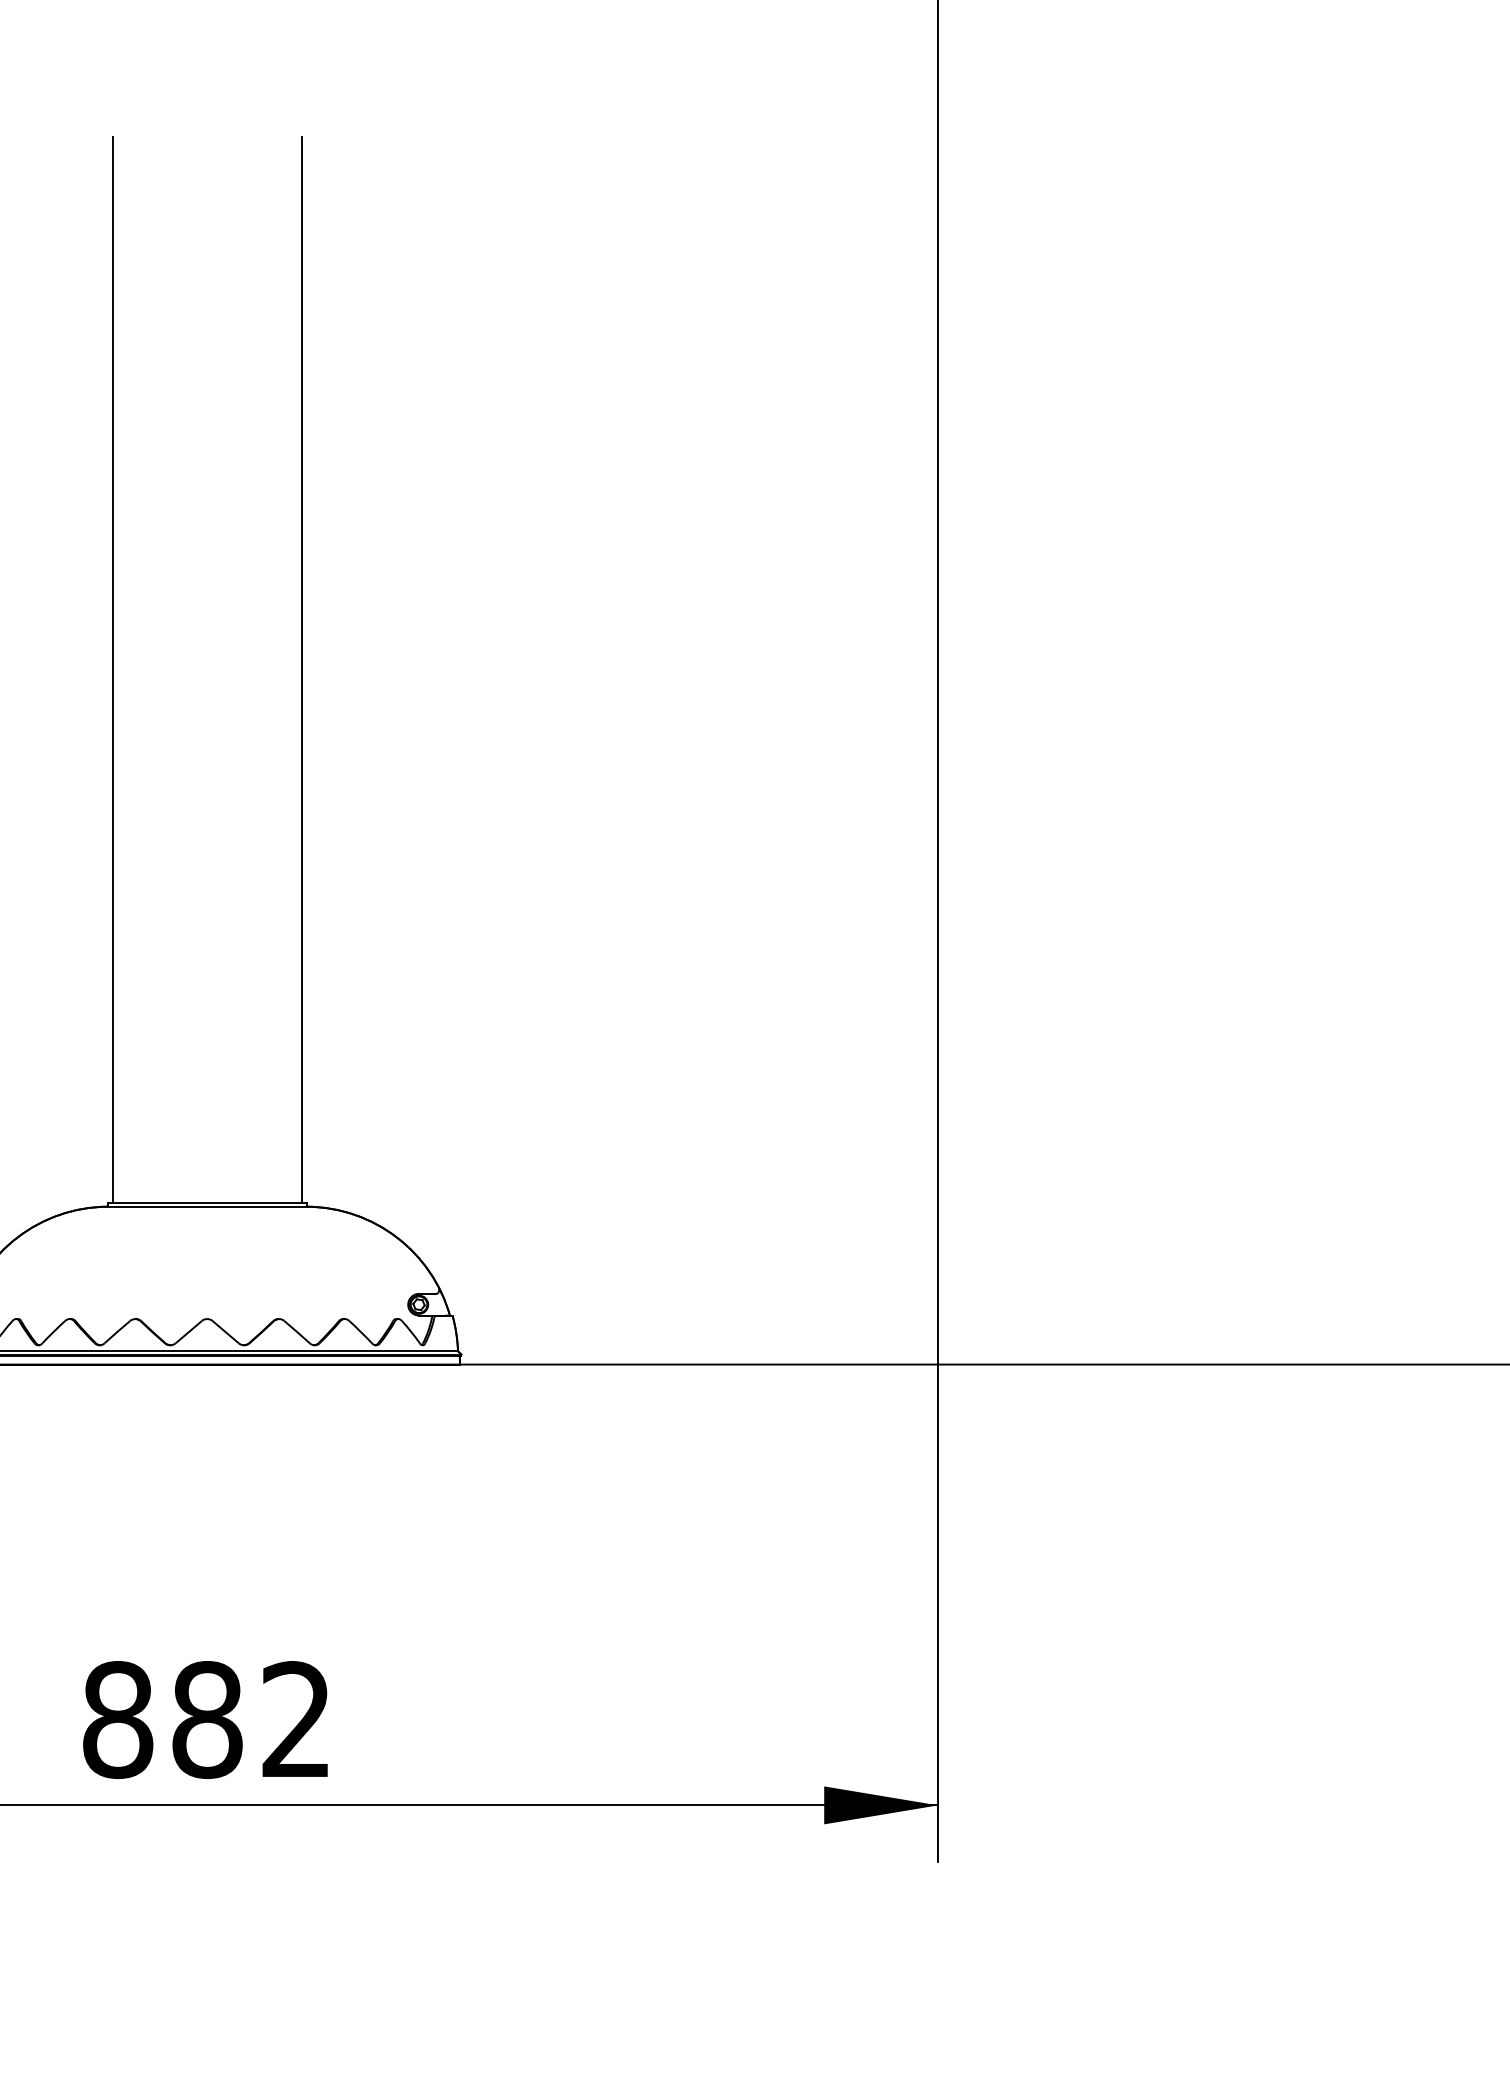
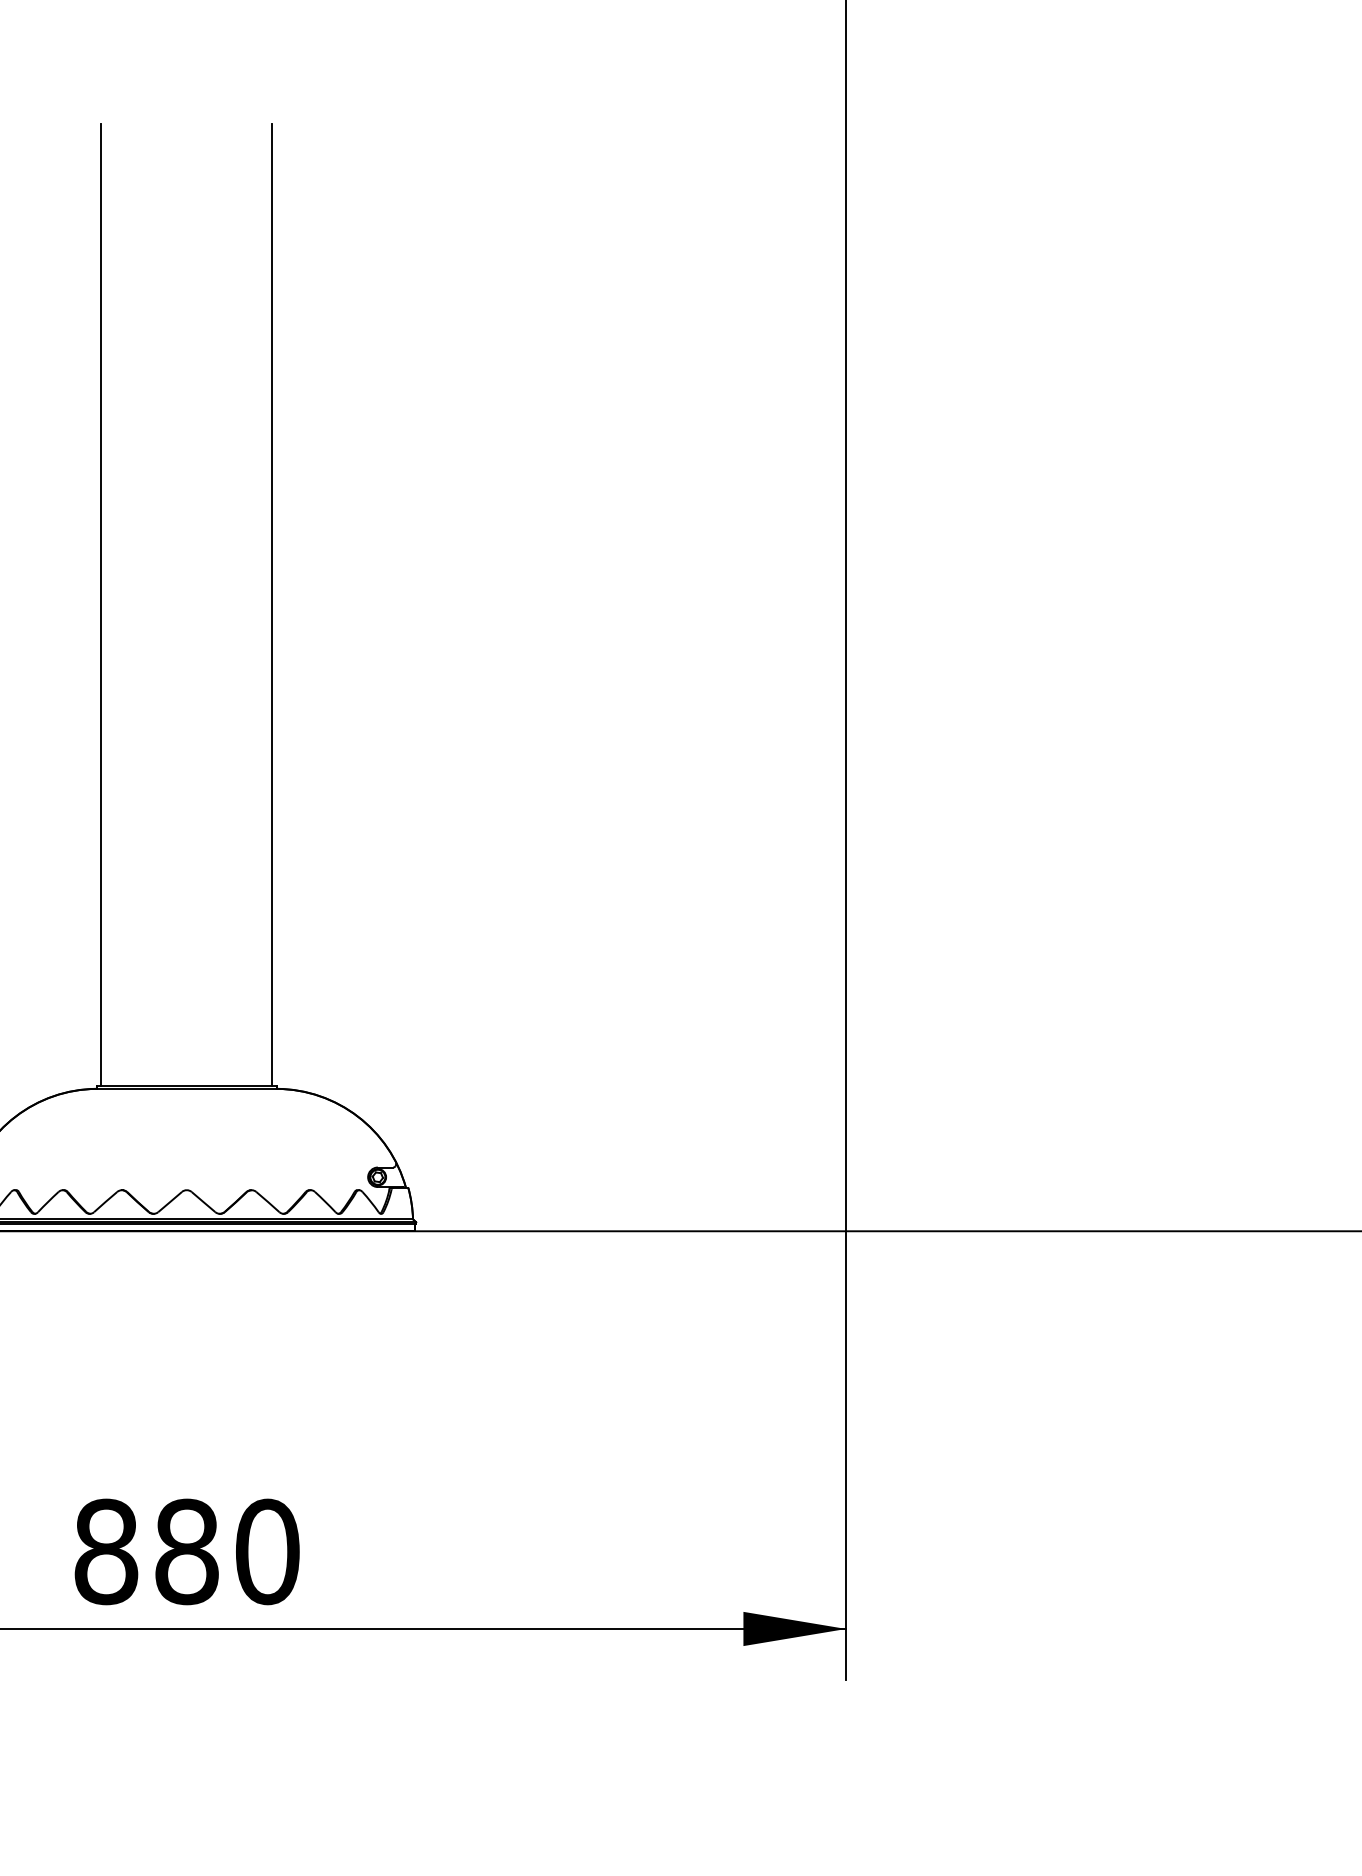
text: (296, 1719) -> (267, 1551), 882 -> 880

